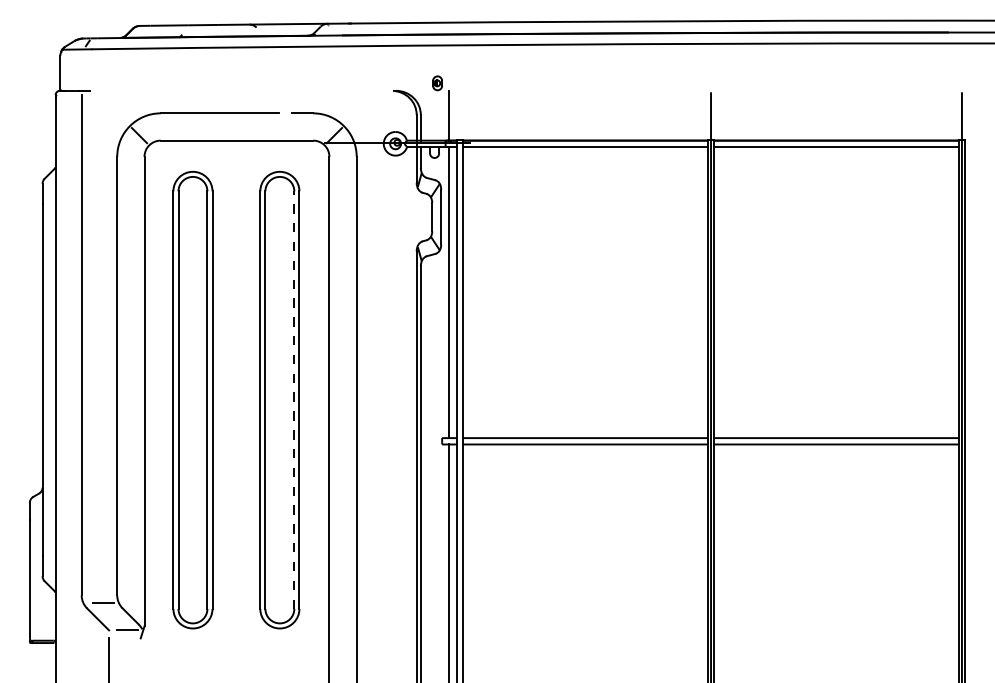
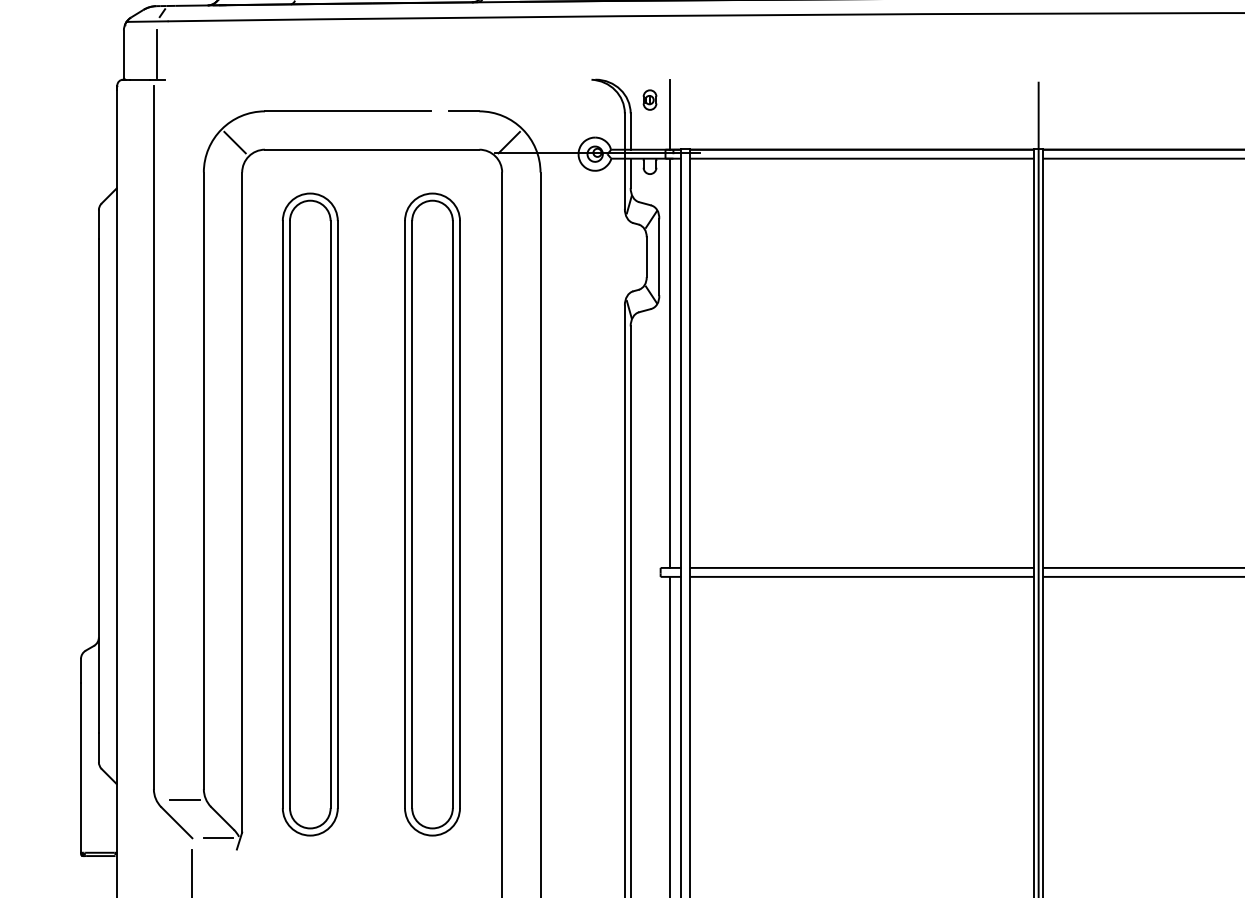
line: (83, 72) -> (156, 53), added
part: (437, 83) -> (649, 100), moved
line: (294, 400) -> (453, 515), dashed -> solid

